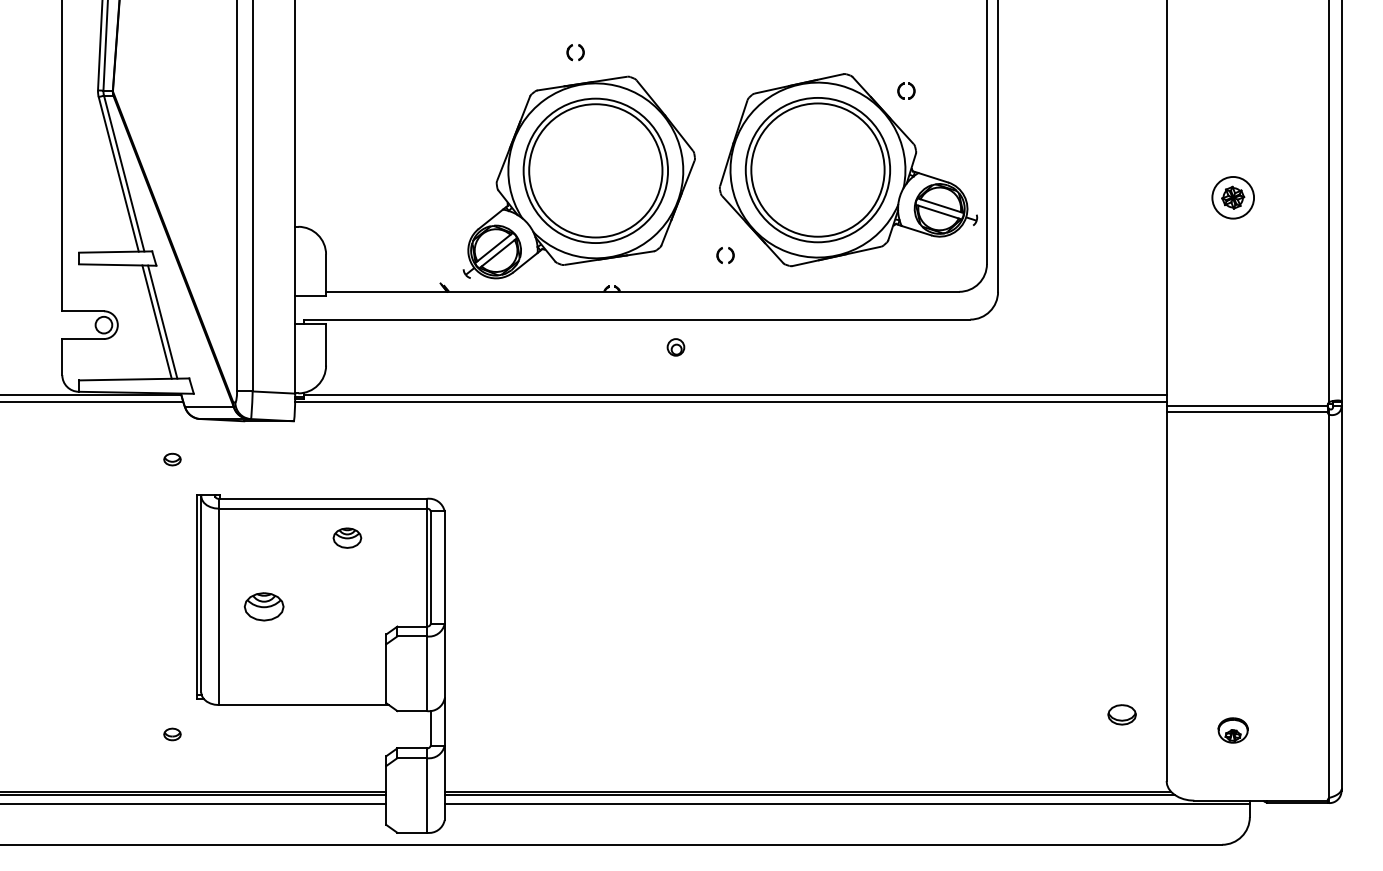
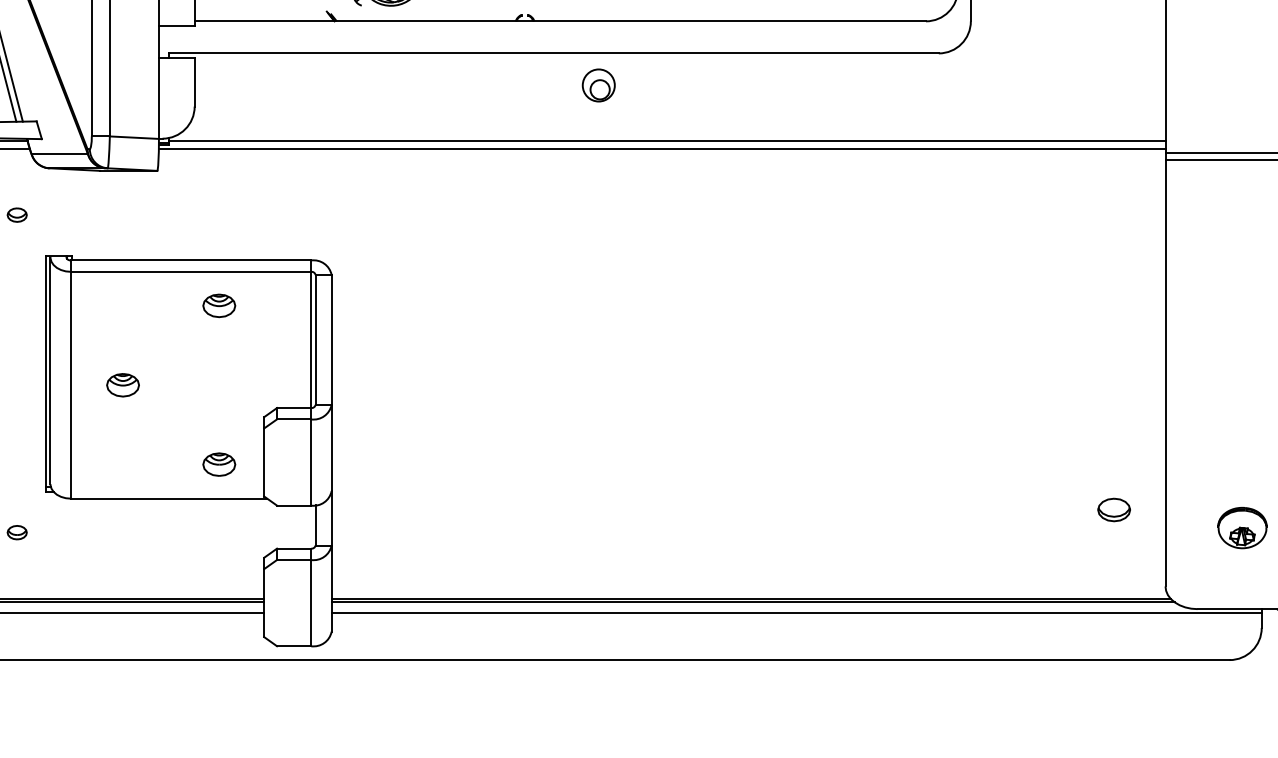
part: (675, 347) -> (598, 85), size x1.67
part: (263, 606) -> (122, 384), size x0.71
part: (347, 675) -> (219, 464), added
part: (1232, 730) -> (1241, 528), size x1.43

